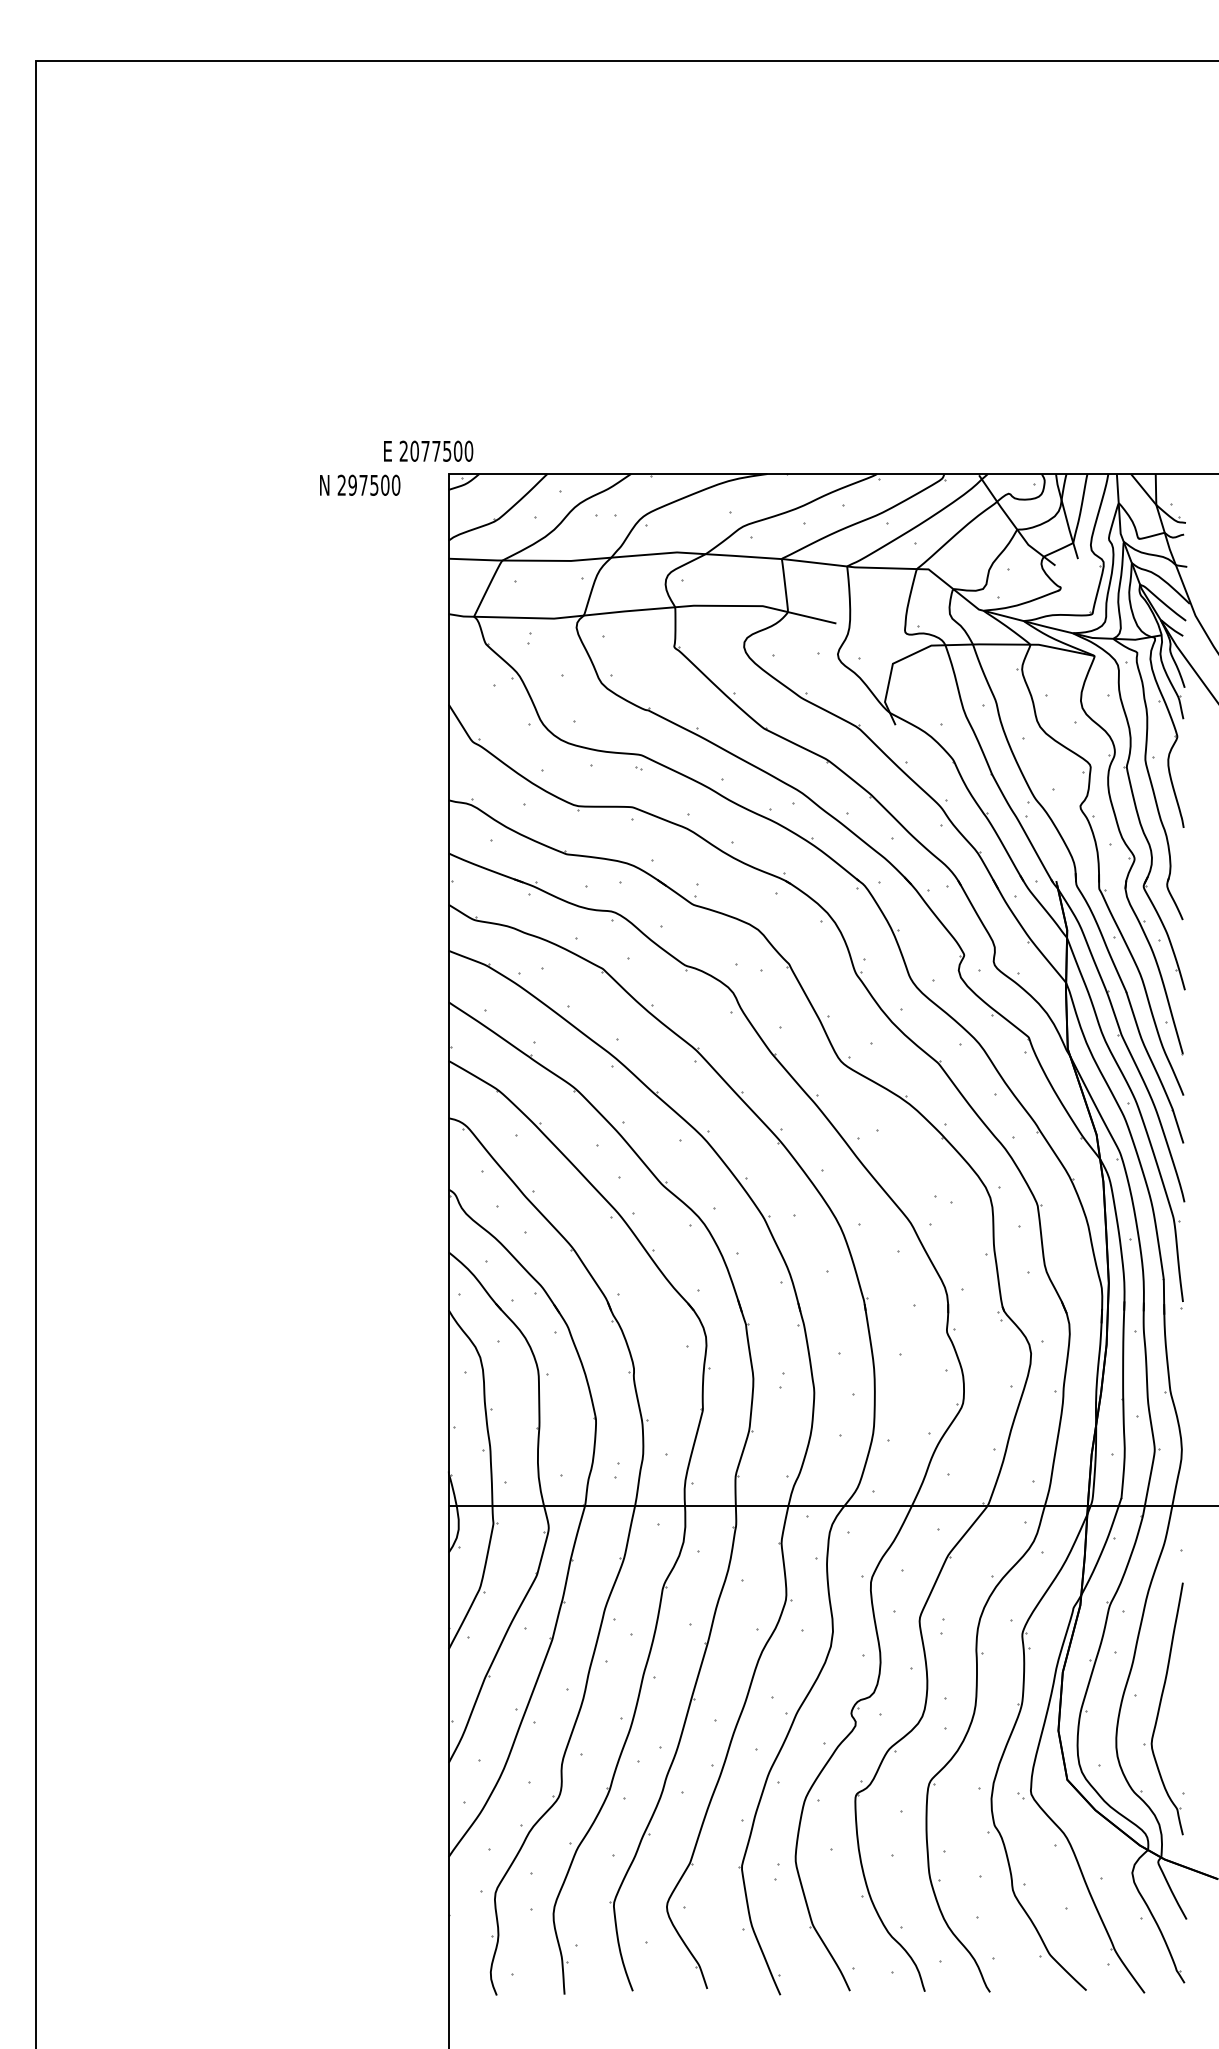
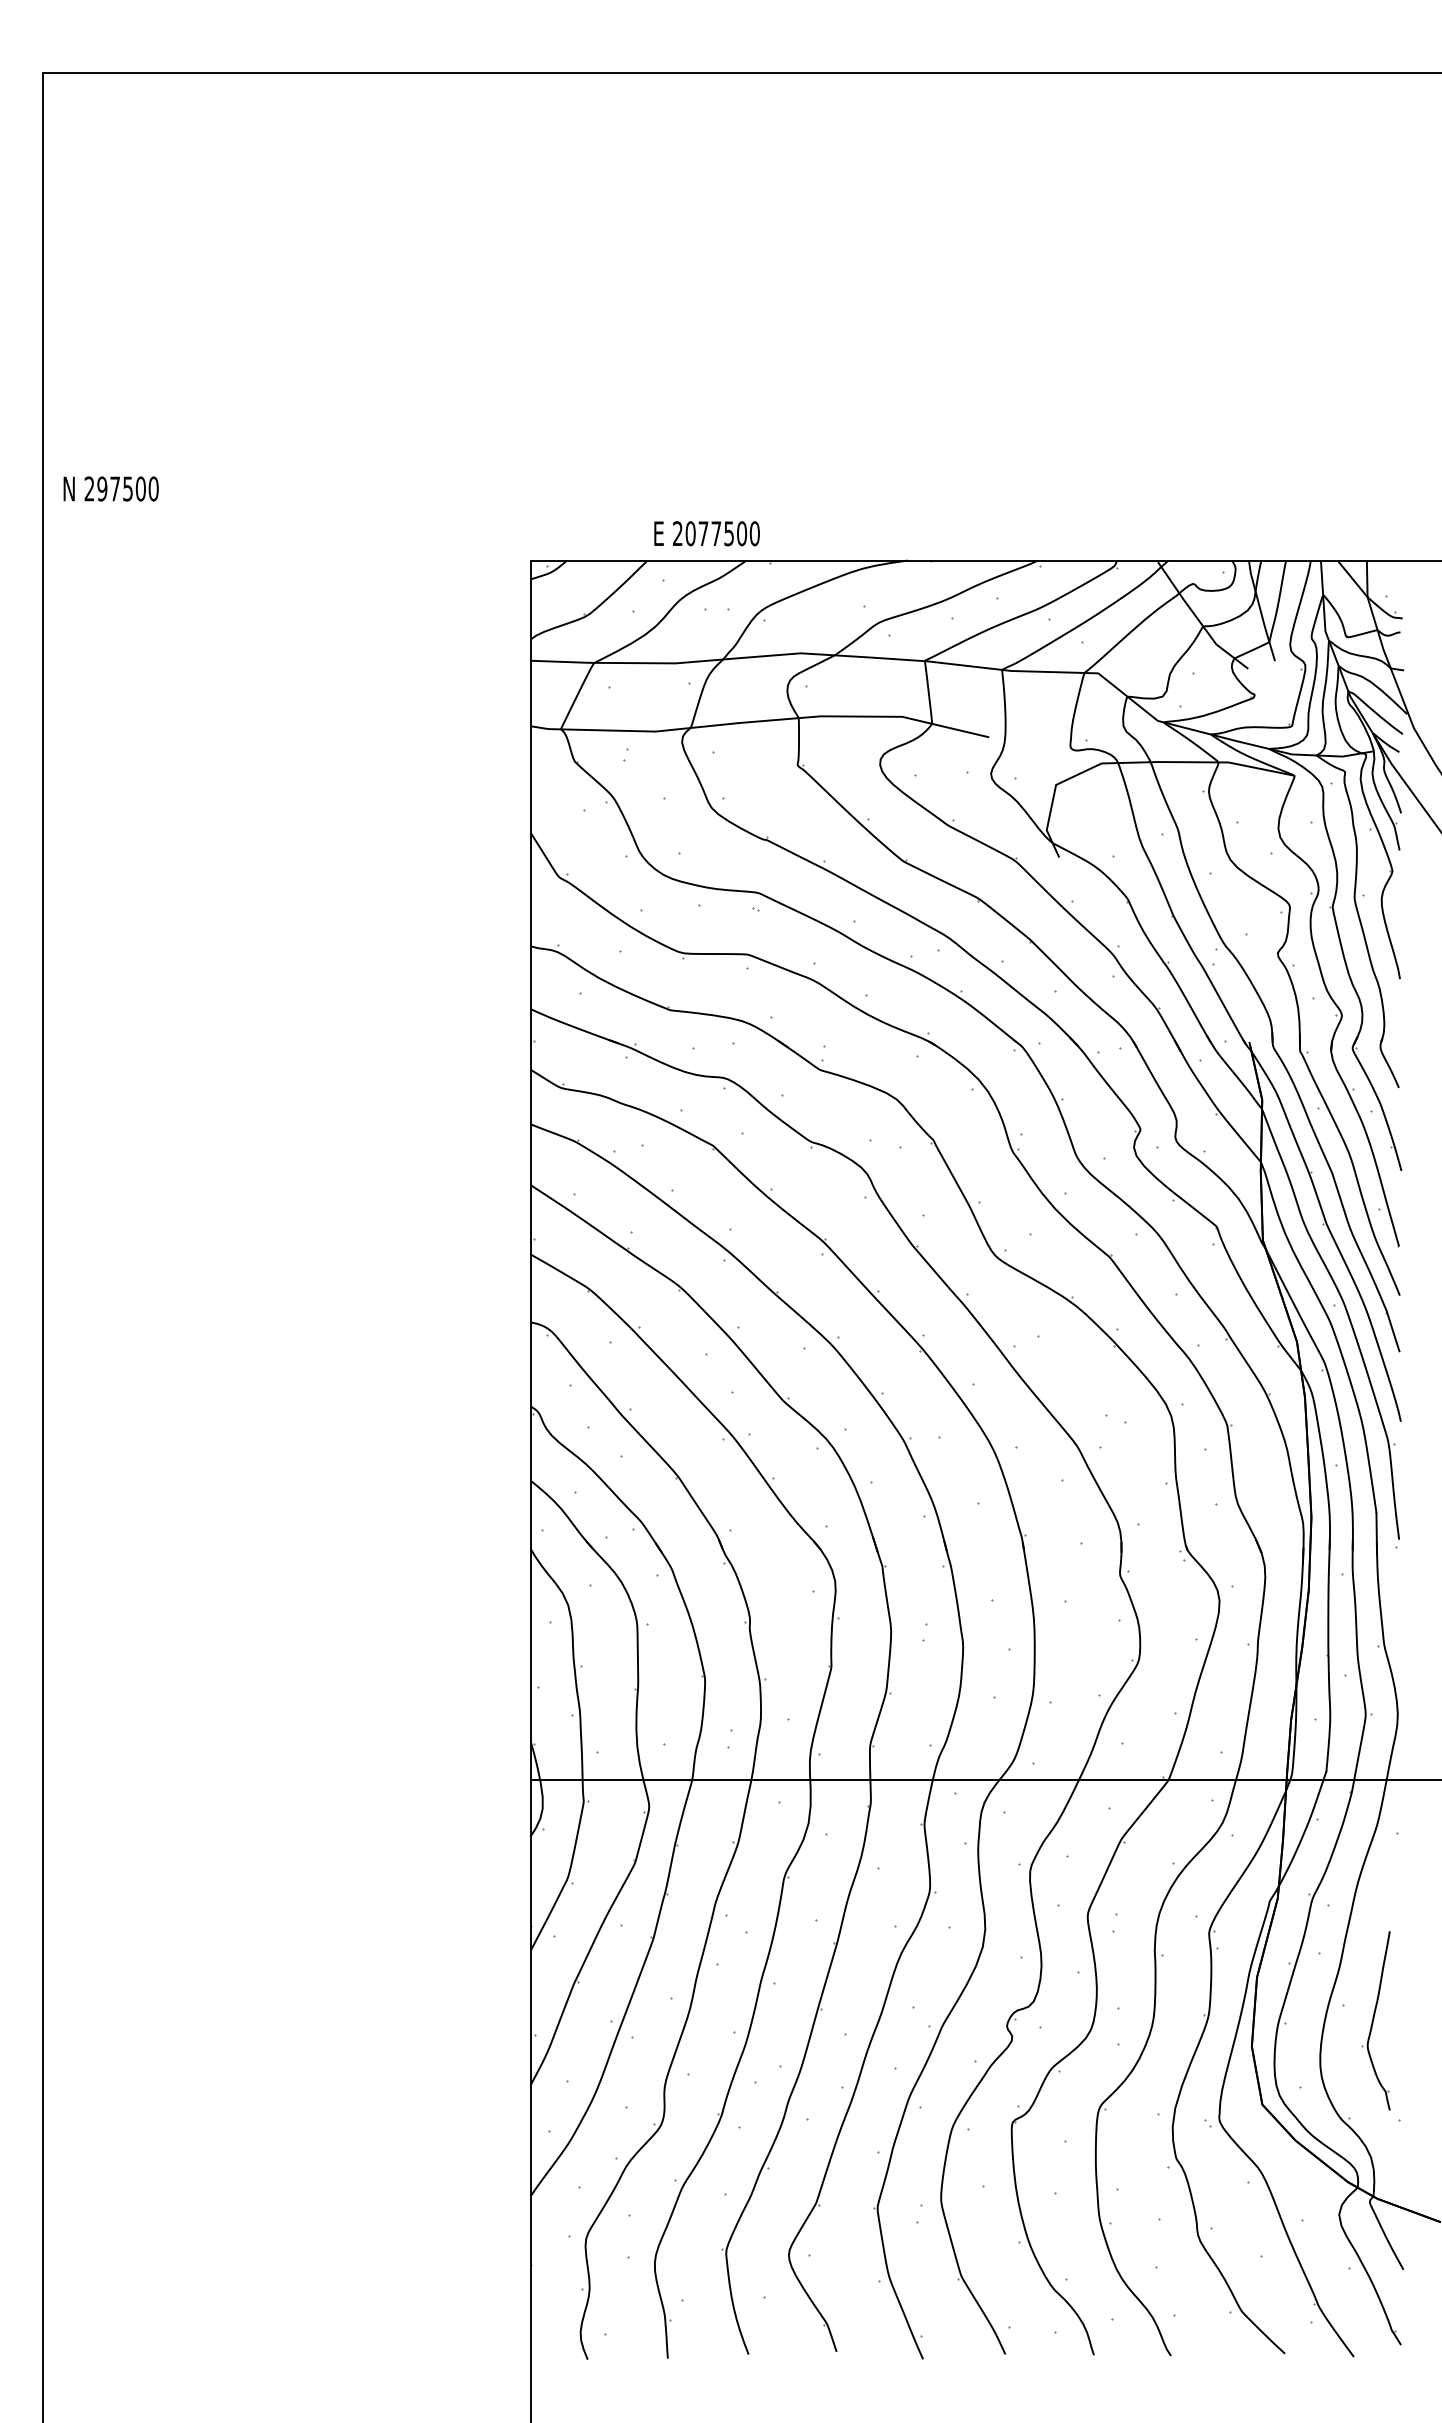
text: (428, 451) -> (706, 533), moved
text: (359, 484) -> (110, 488), moved
part: (1163, 1708) -> (1375, 2020), size x0.6

